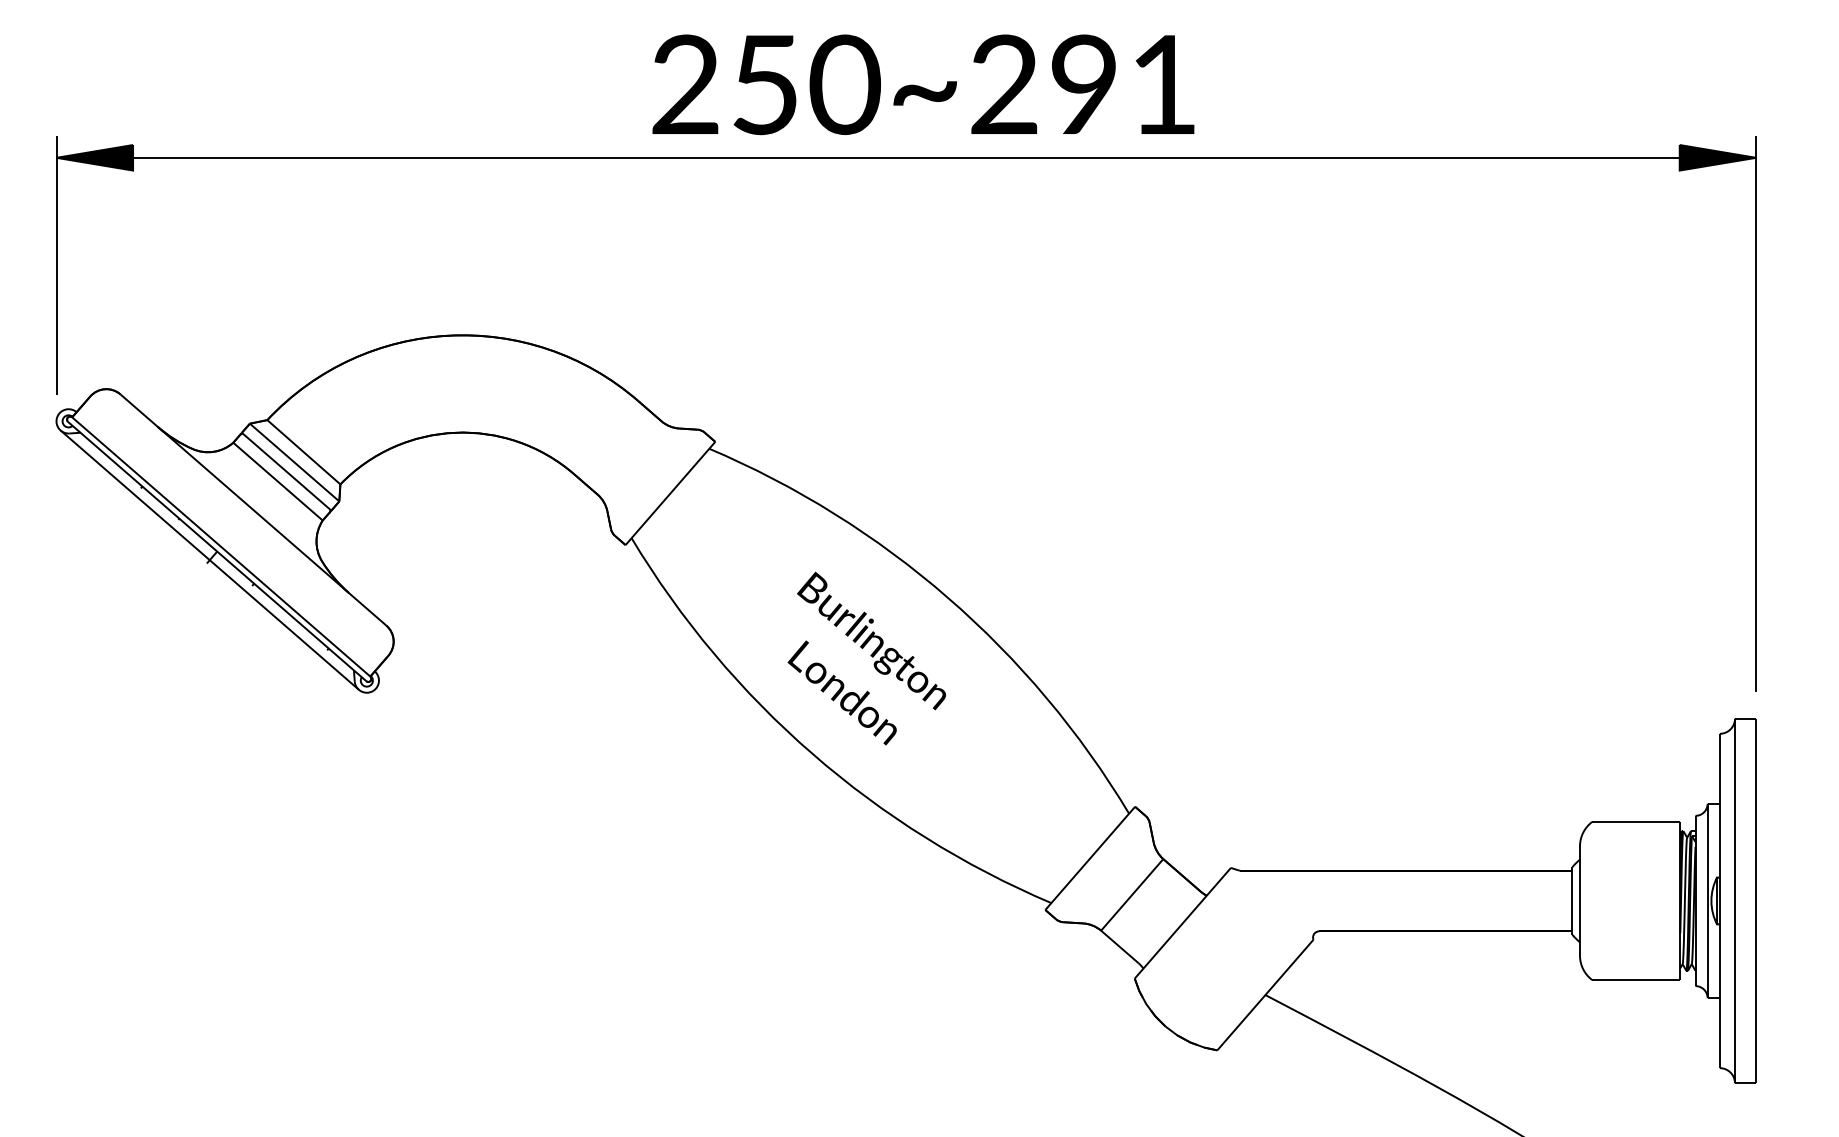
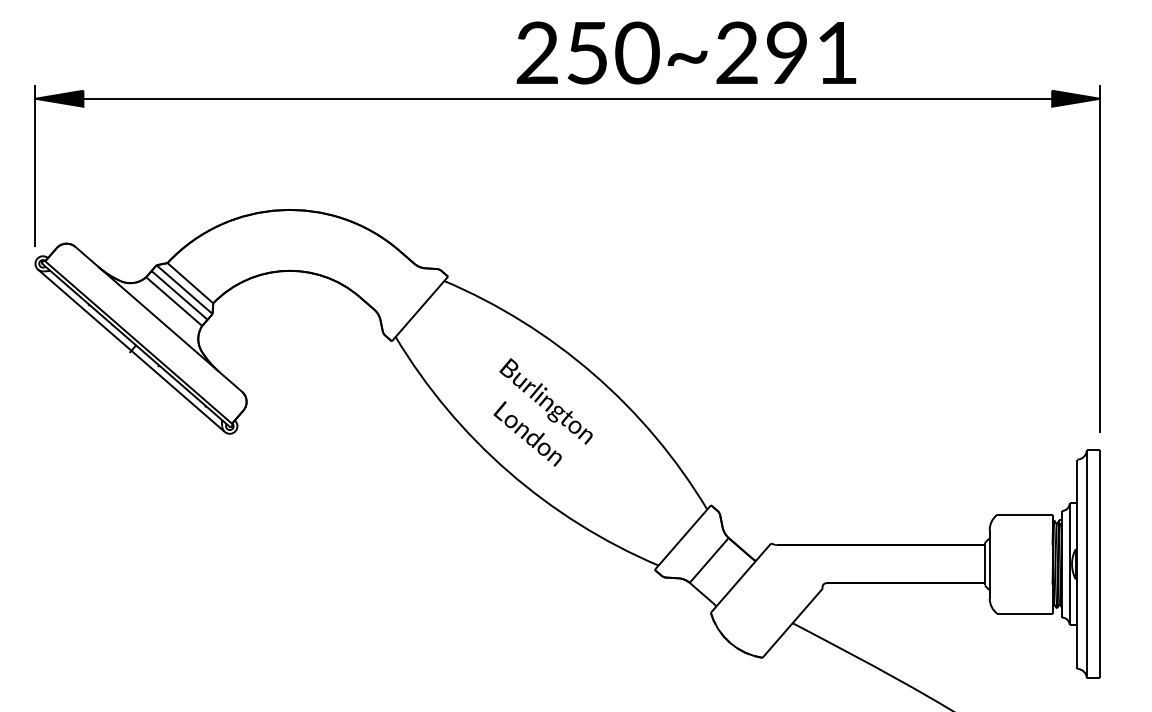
text: (923, 83) -> (686, 52), moved

